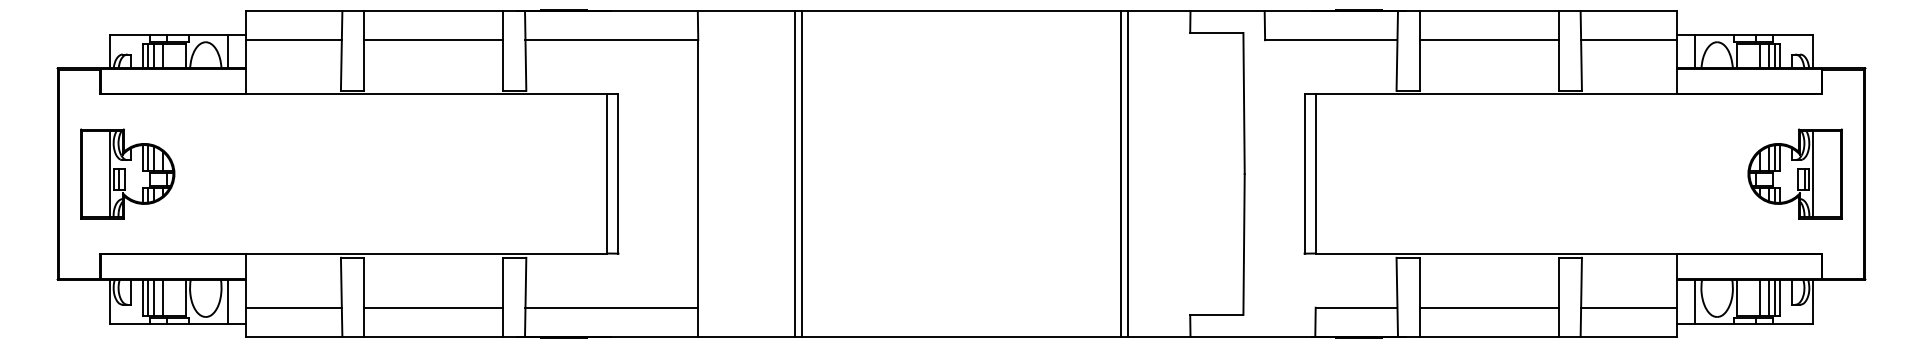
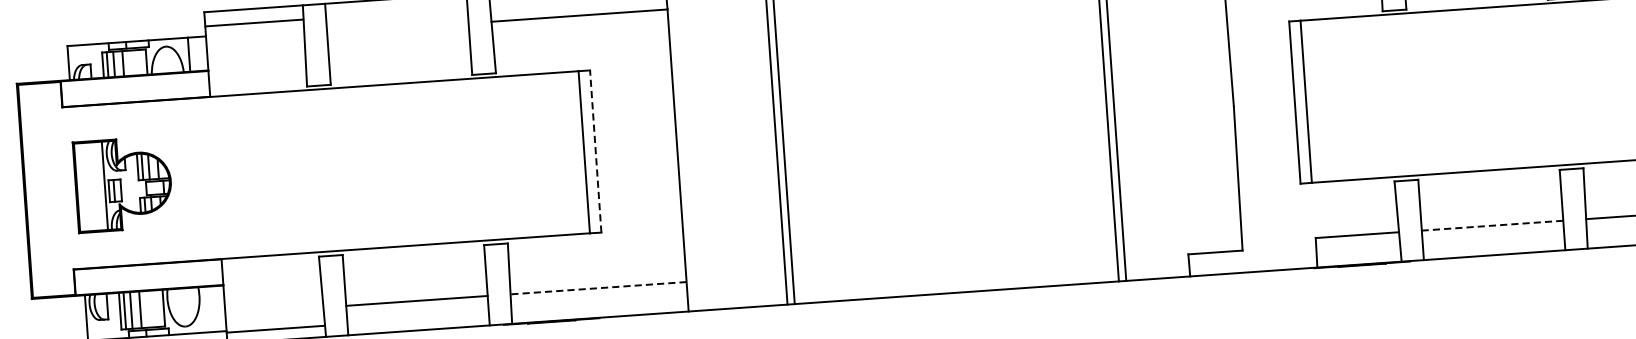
line: (293, 40) -> (254, 23), moved
line: (433, 40) -> (397, 28), removed
part: (127, 173) -> (123, 184), moved
line: (618, 174) -> (595, 151), solid -> dashed
line: (227, 301) -> (206, 309), removed
line: (293, 307) -> (275, 329), moved
line: (611, 307) -> (598, 288), solid -> dashed
line: (1488, 307) -> (1491, 225), solid -> dashed

